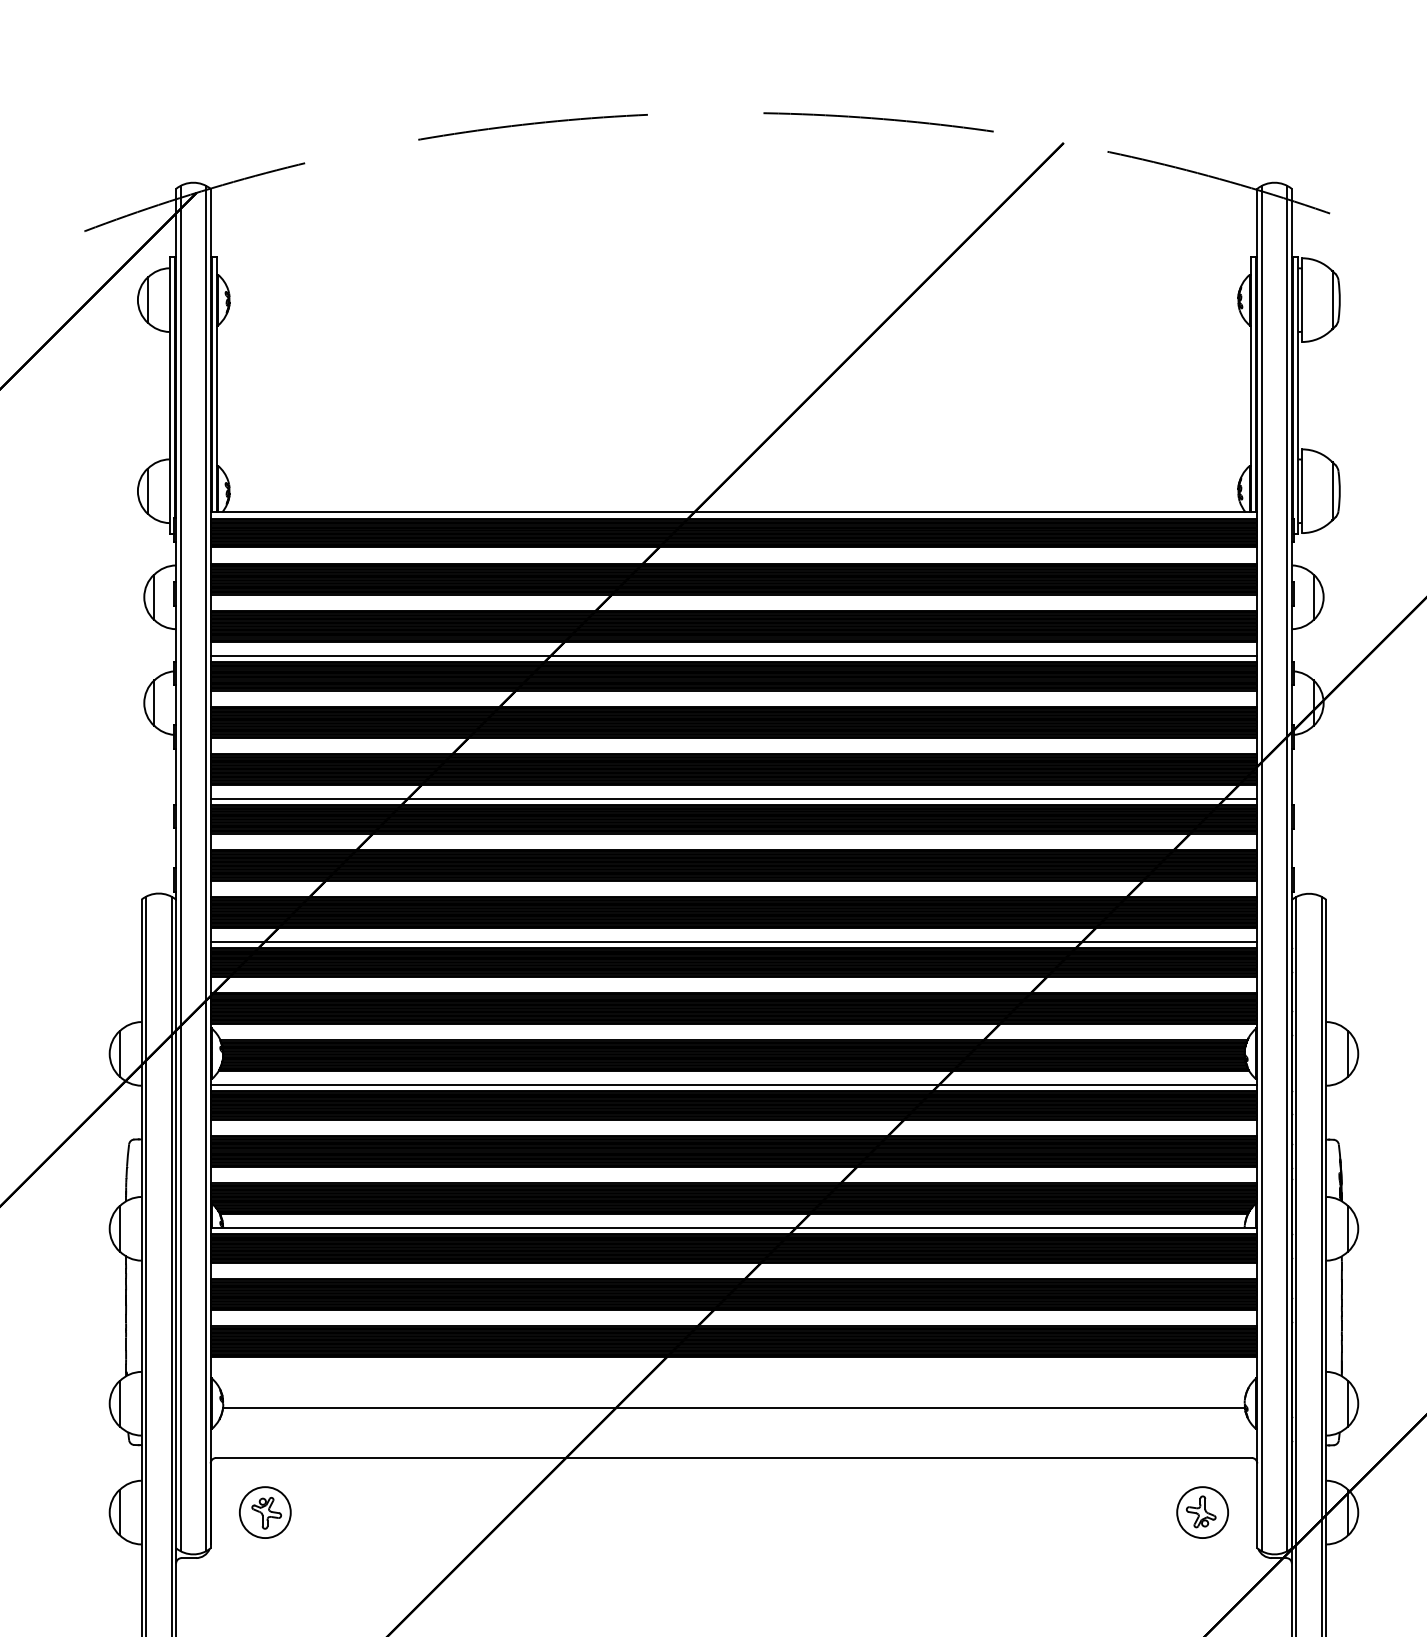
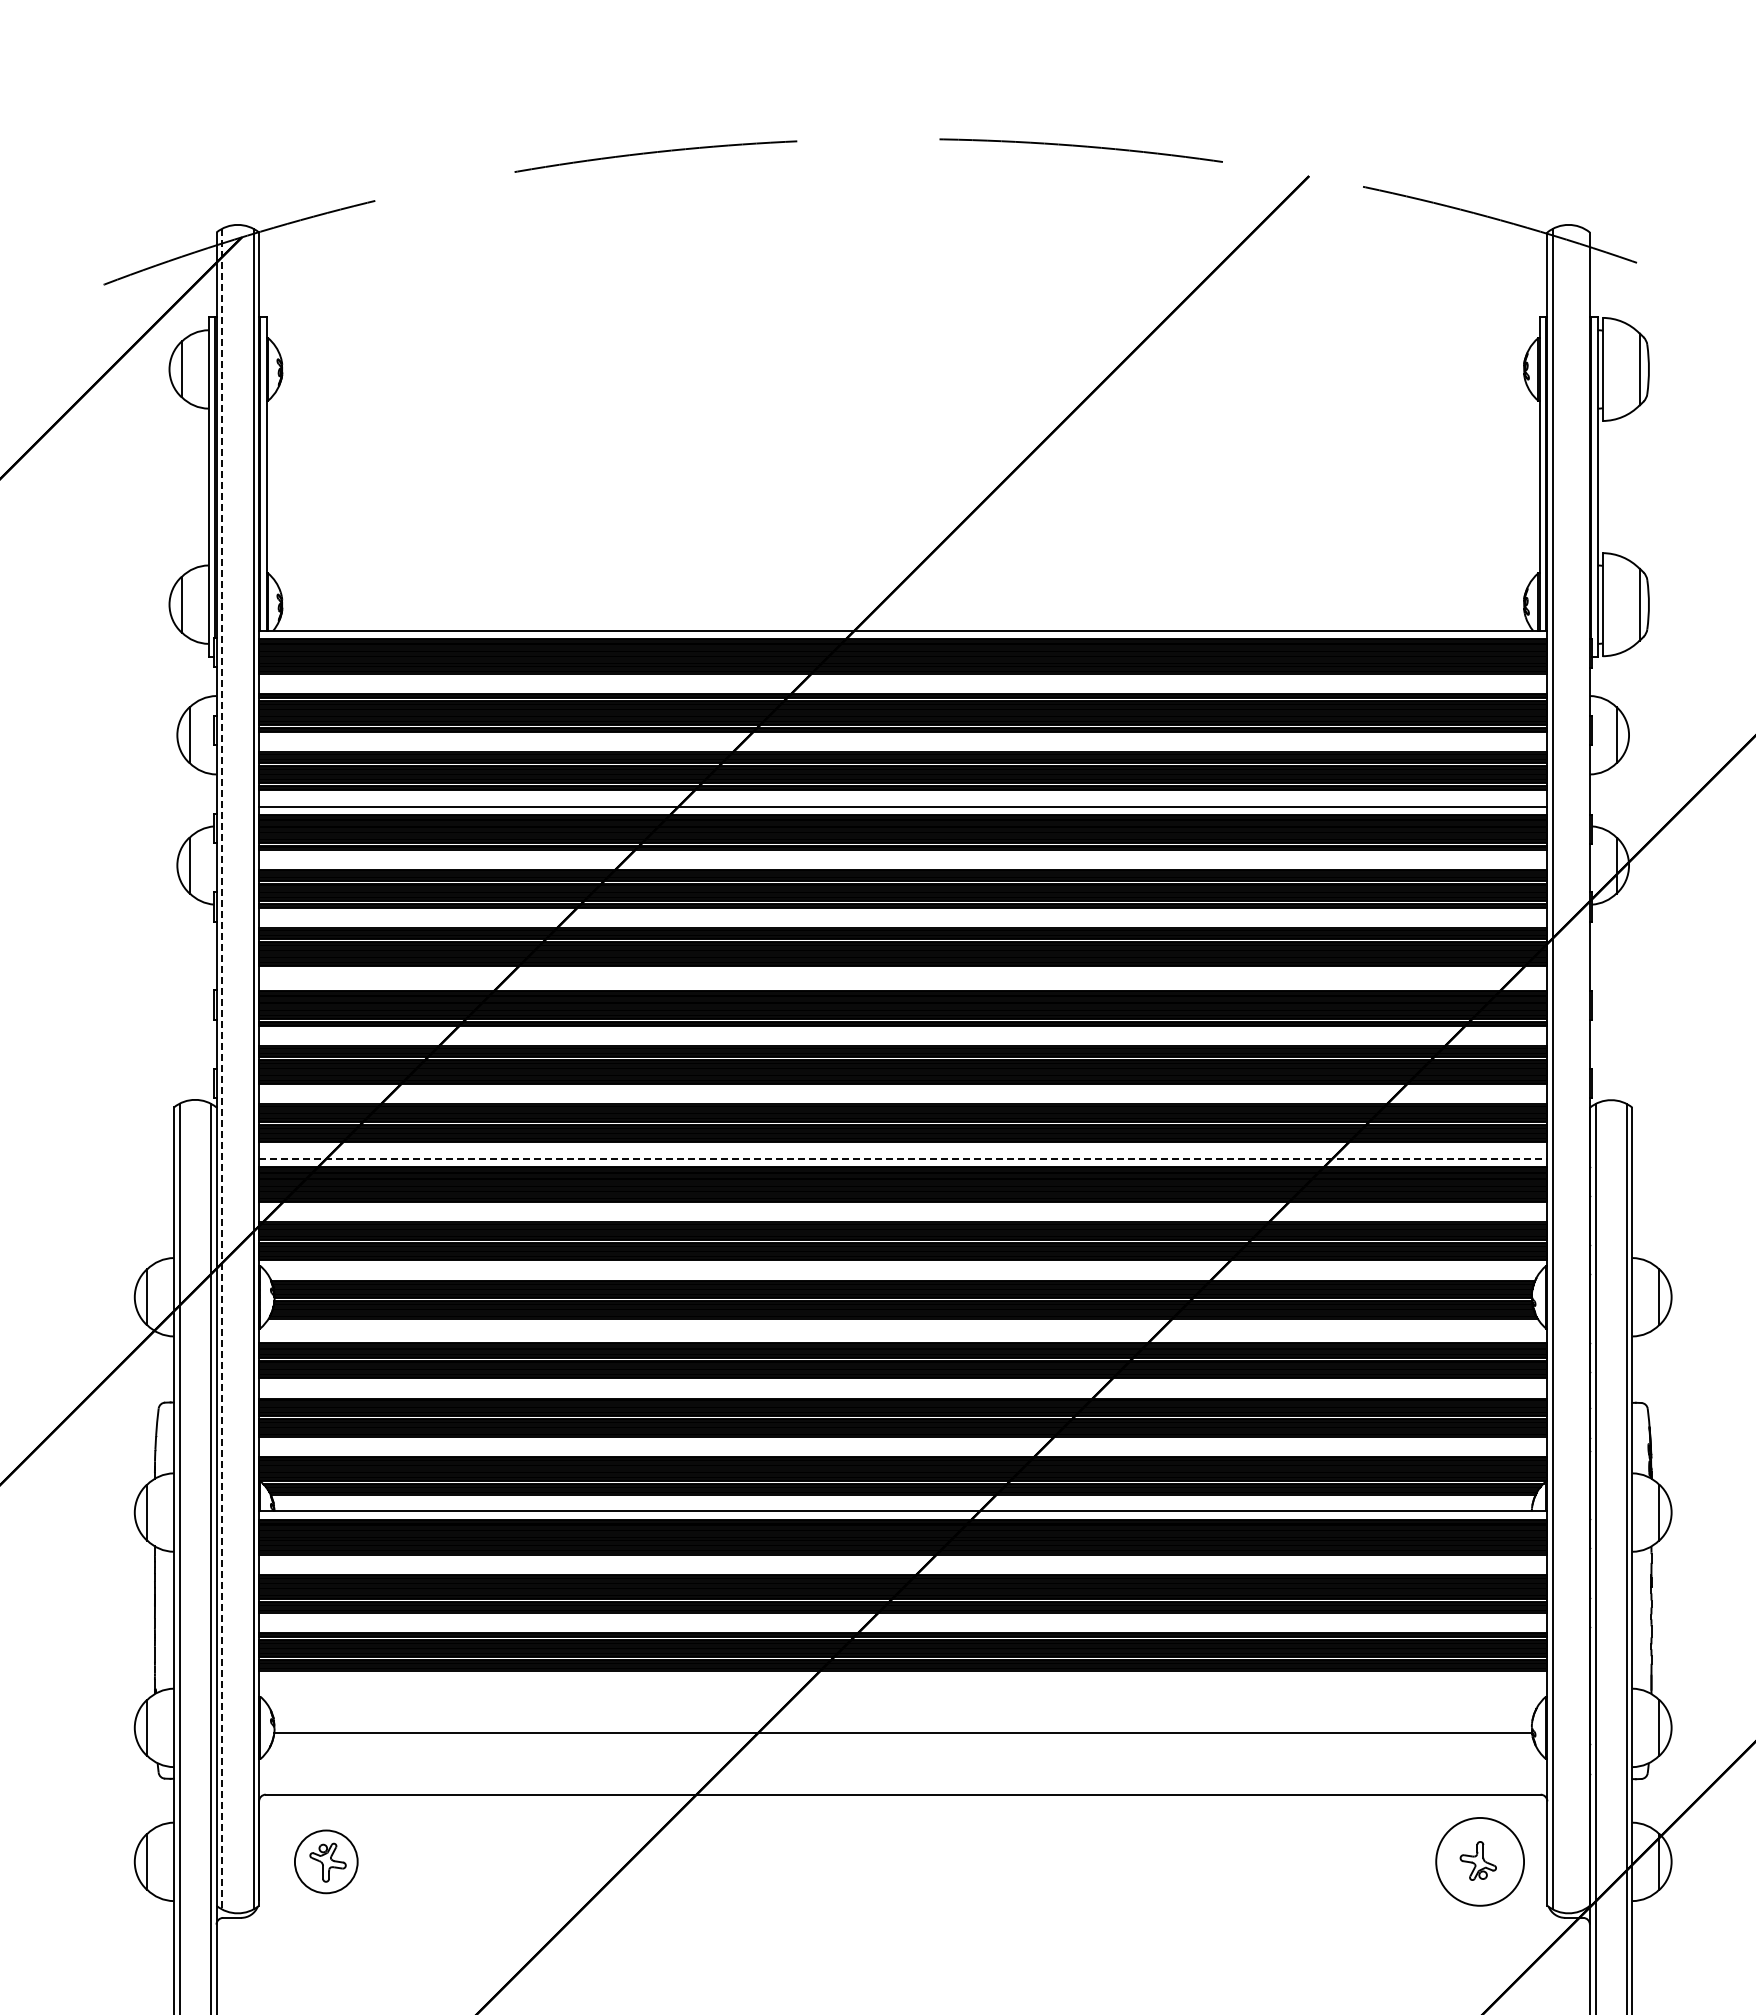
line: (734, 799) -> (903, 983), removed
line: (180, 868) -> (222, 1069), solid -> dashed
line: (1287, 868) -> (1584, 1068), removed
line: (734, 941) -> (903, 1159), solid -> dashed
line: (734, 1084) -> (903, 1335), removed
circle: (1202, 1512) -> (1479, 1861), size x1.4

